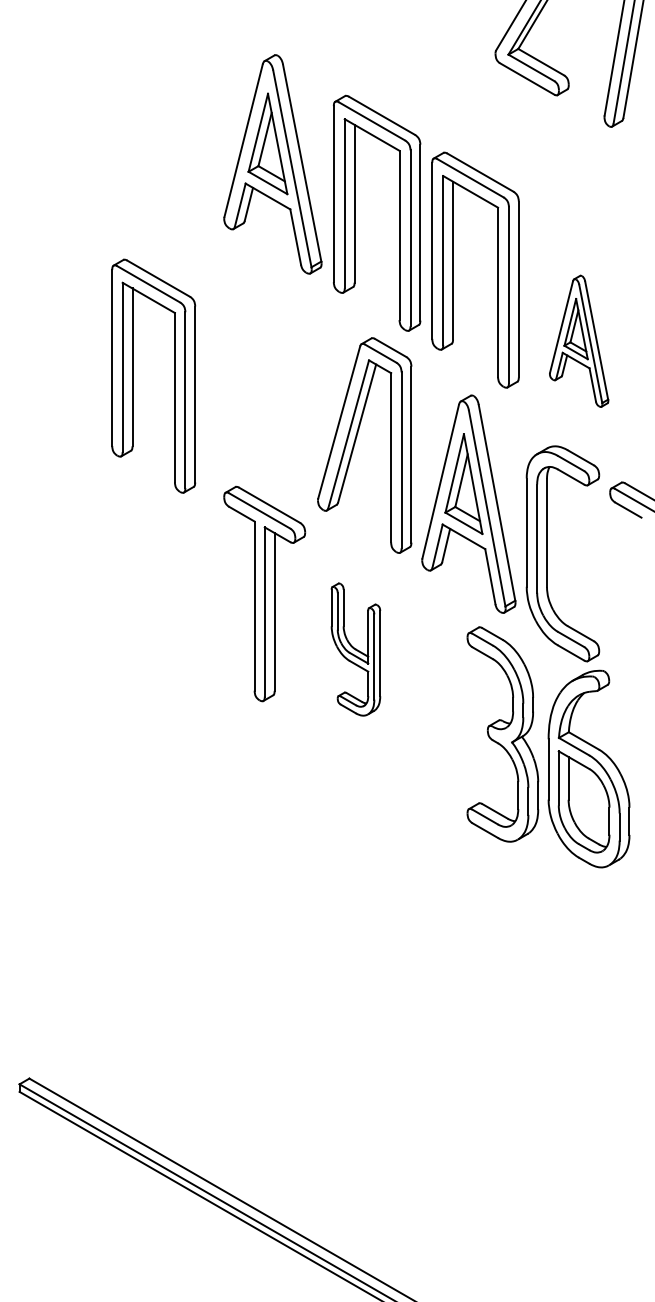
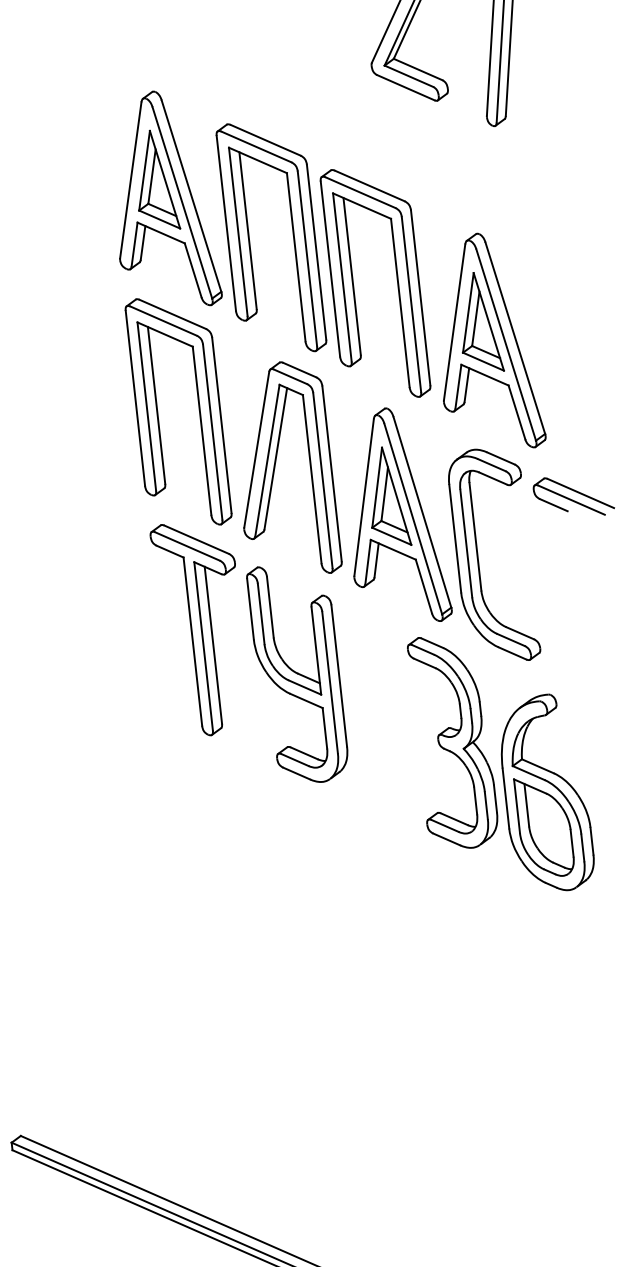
part: (578, 341) -> (485, 343), size x1.67
part: (133, 375) -> (158, 413), moved
part: (355, 649) -> (297, 673), size x1.67
part: (588, 768) -> (545, 793), moved

